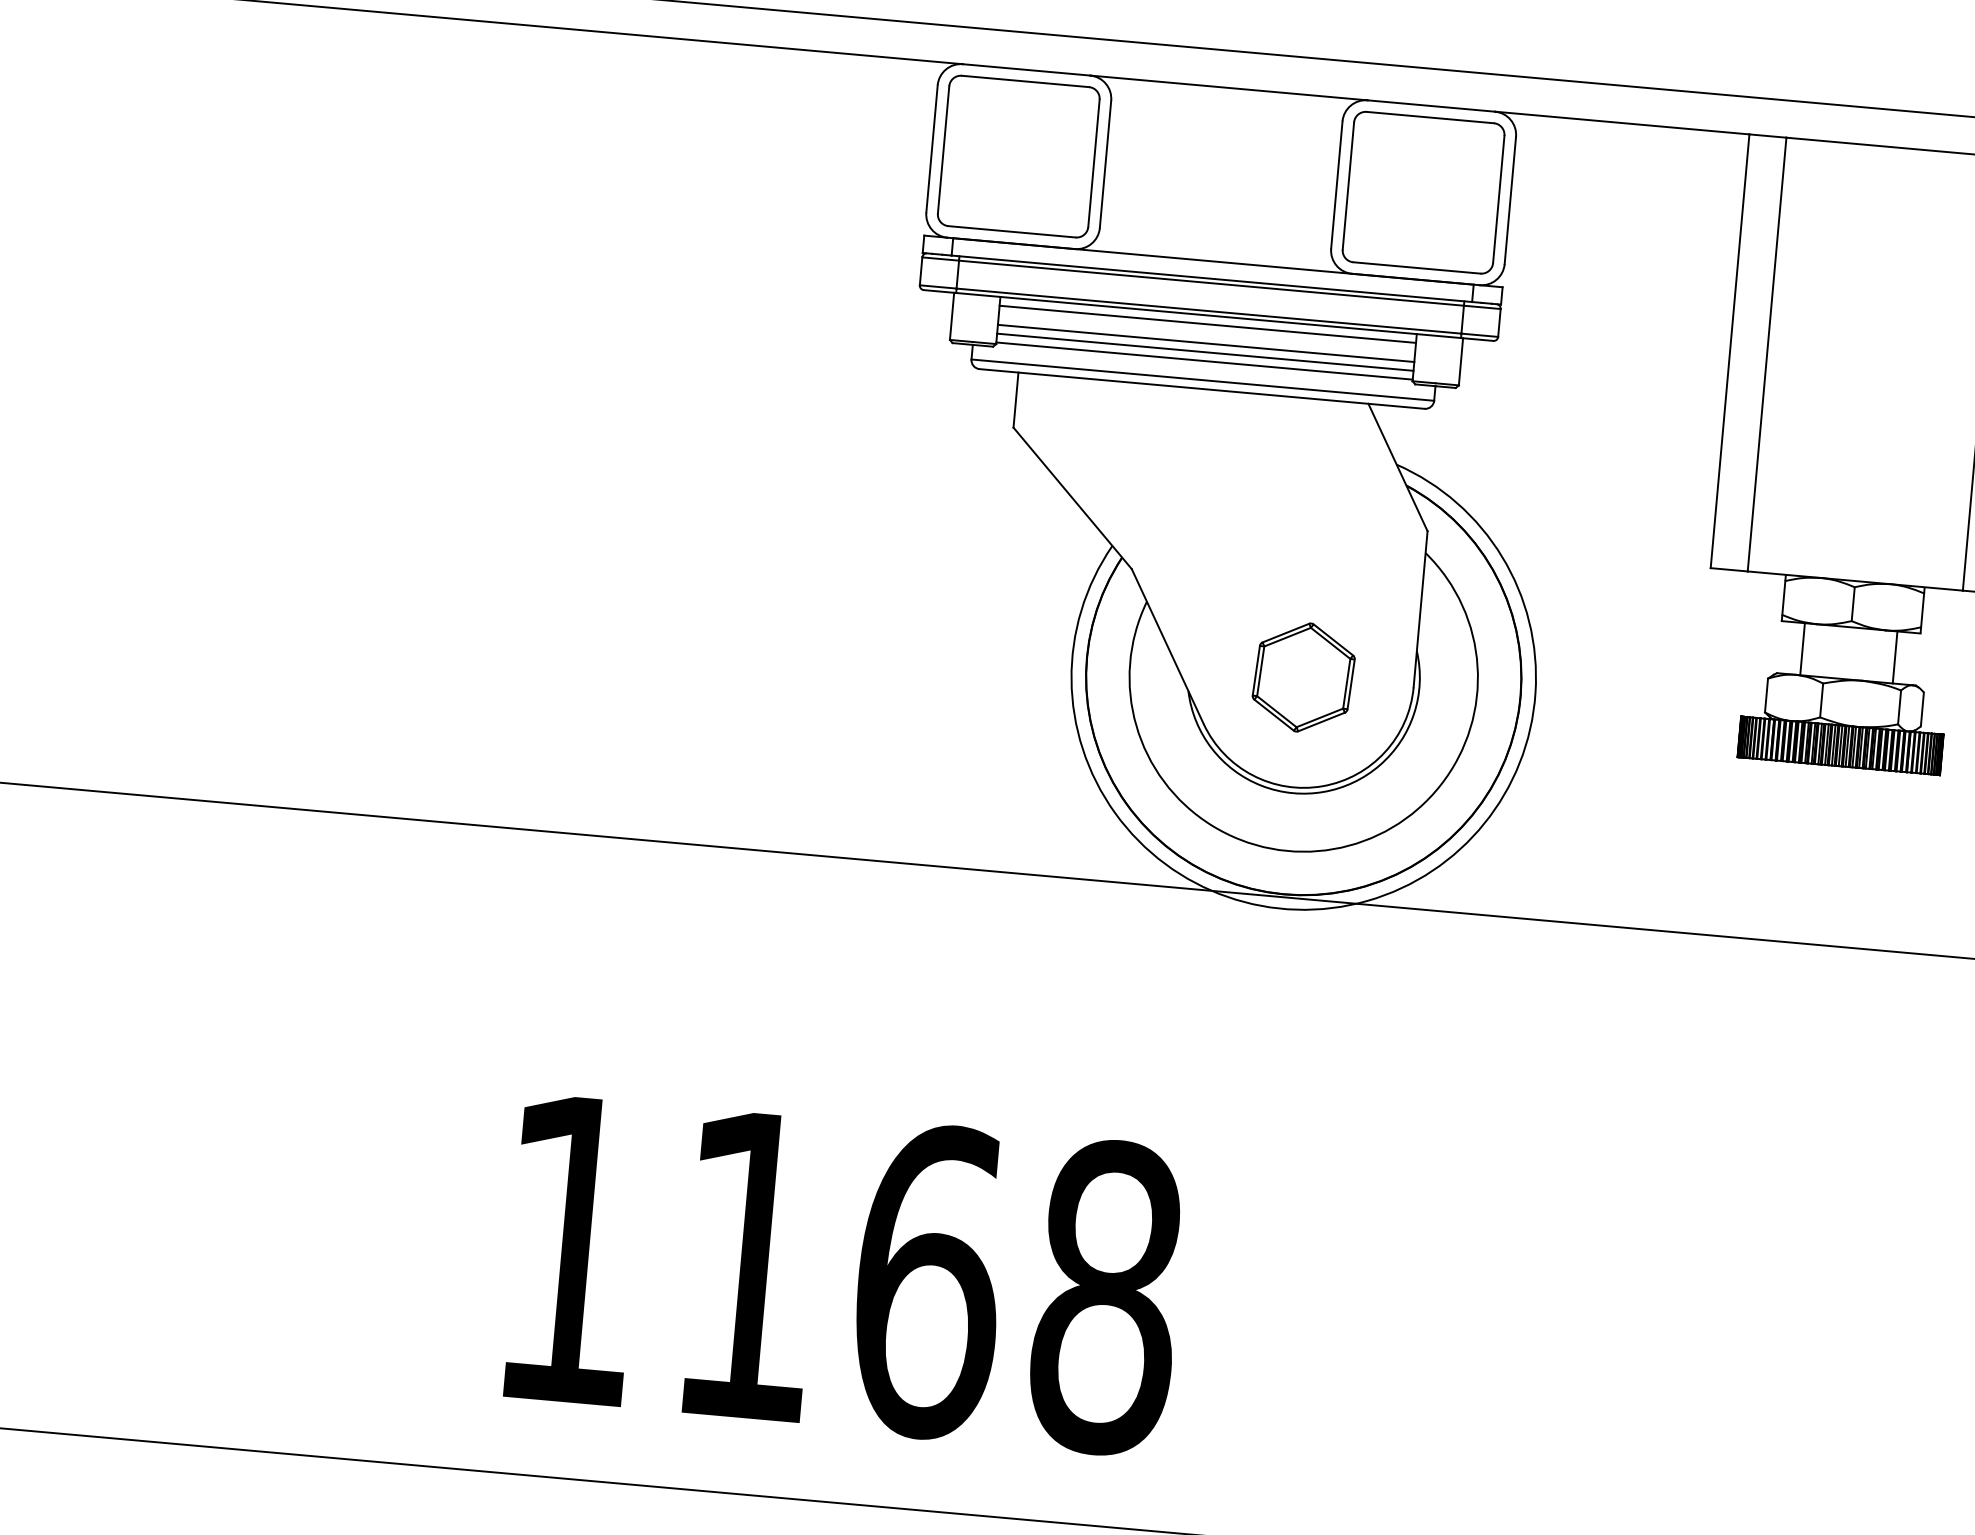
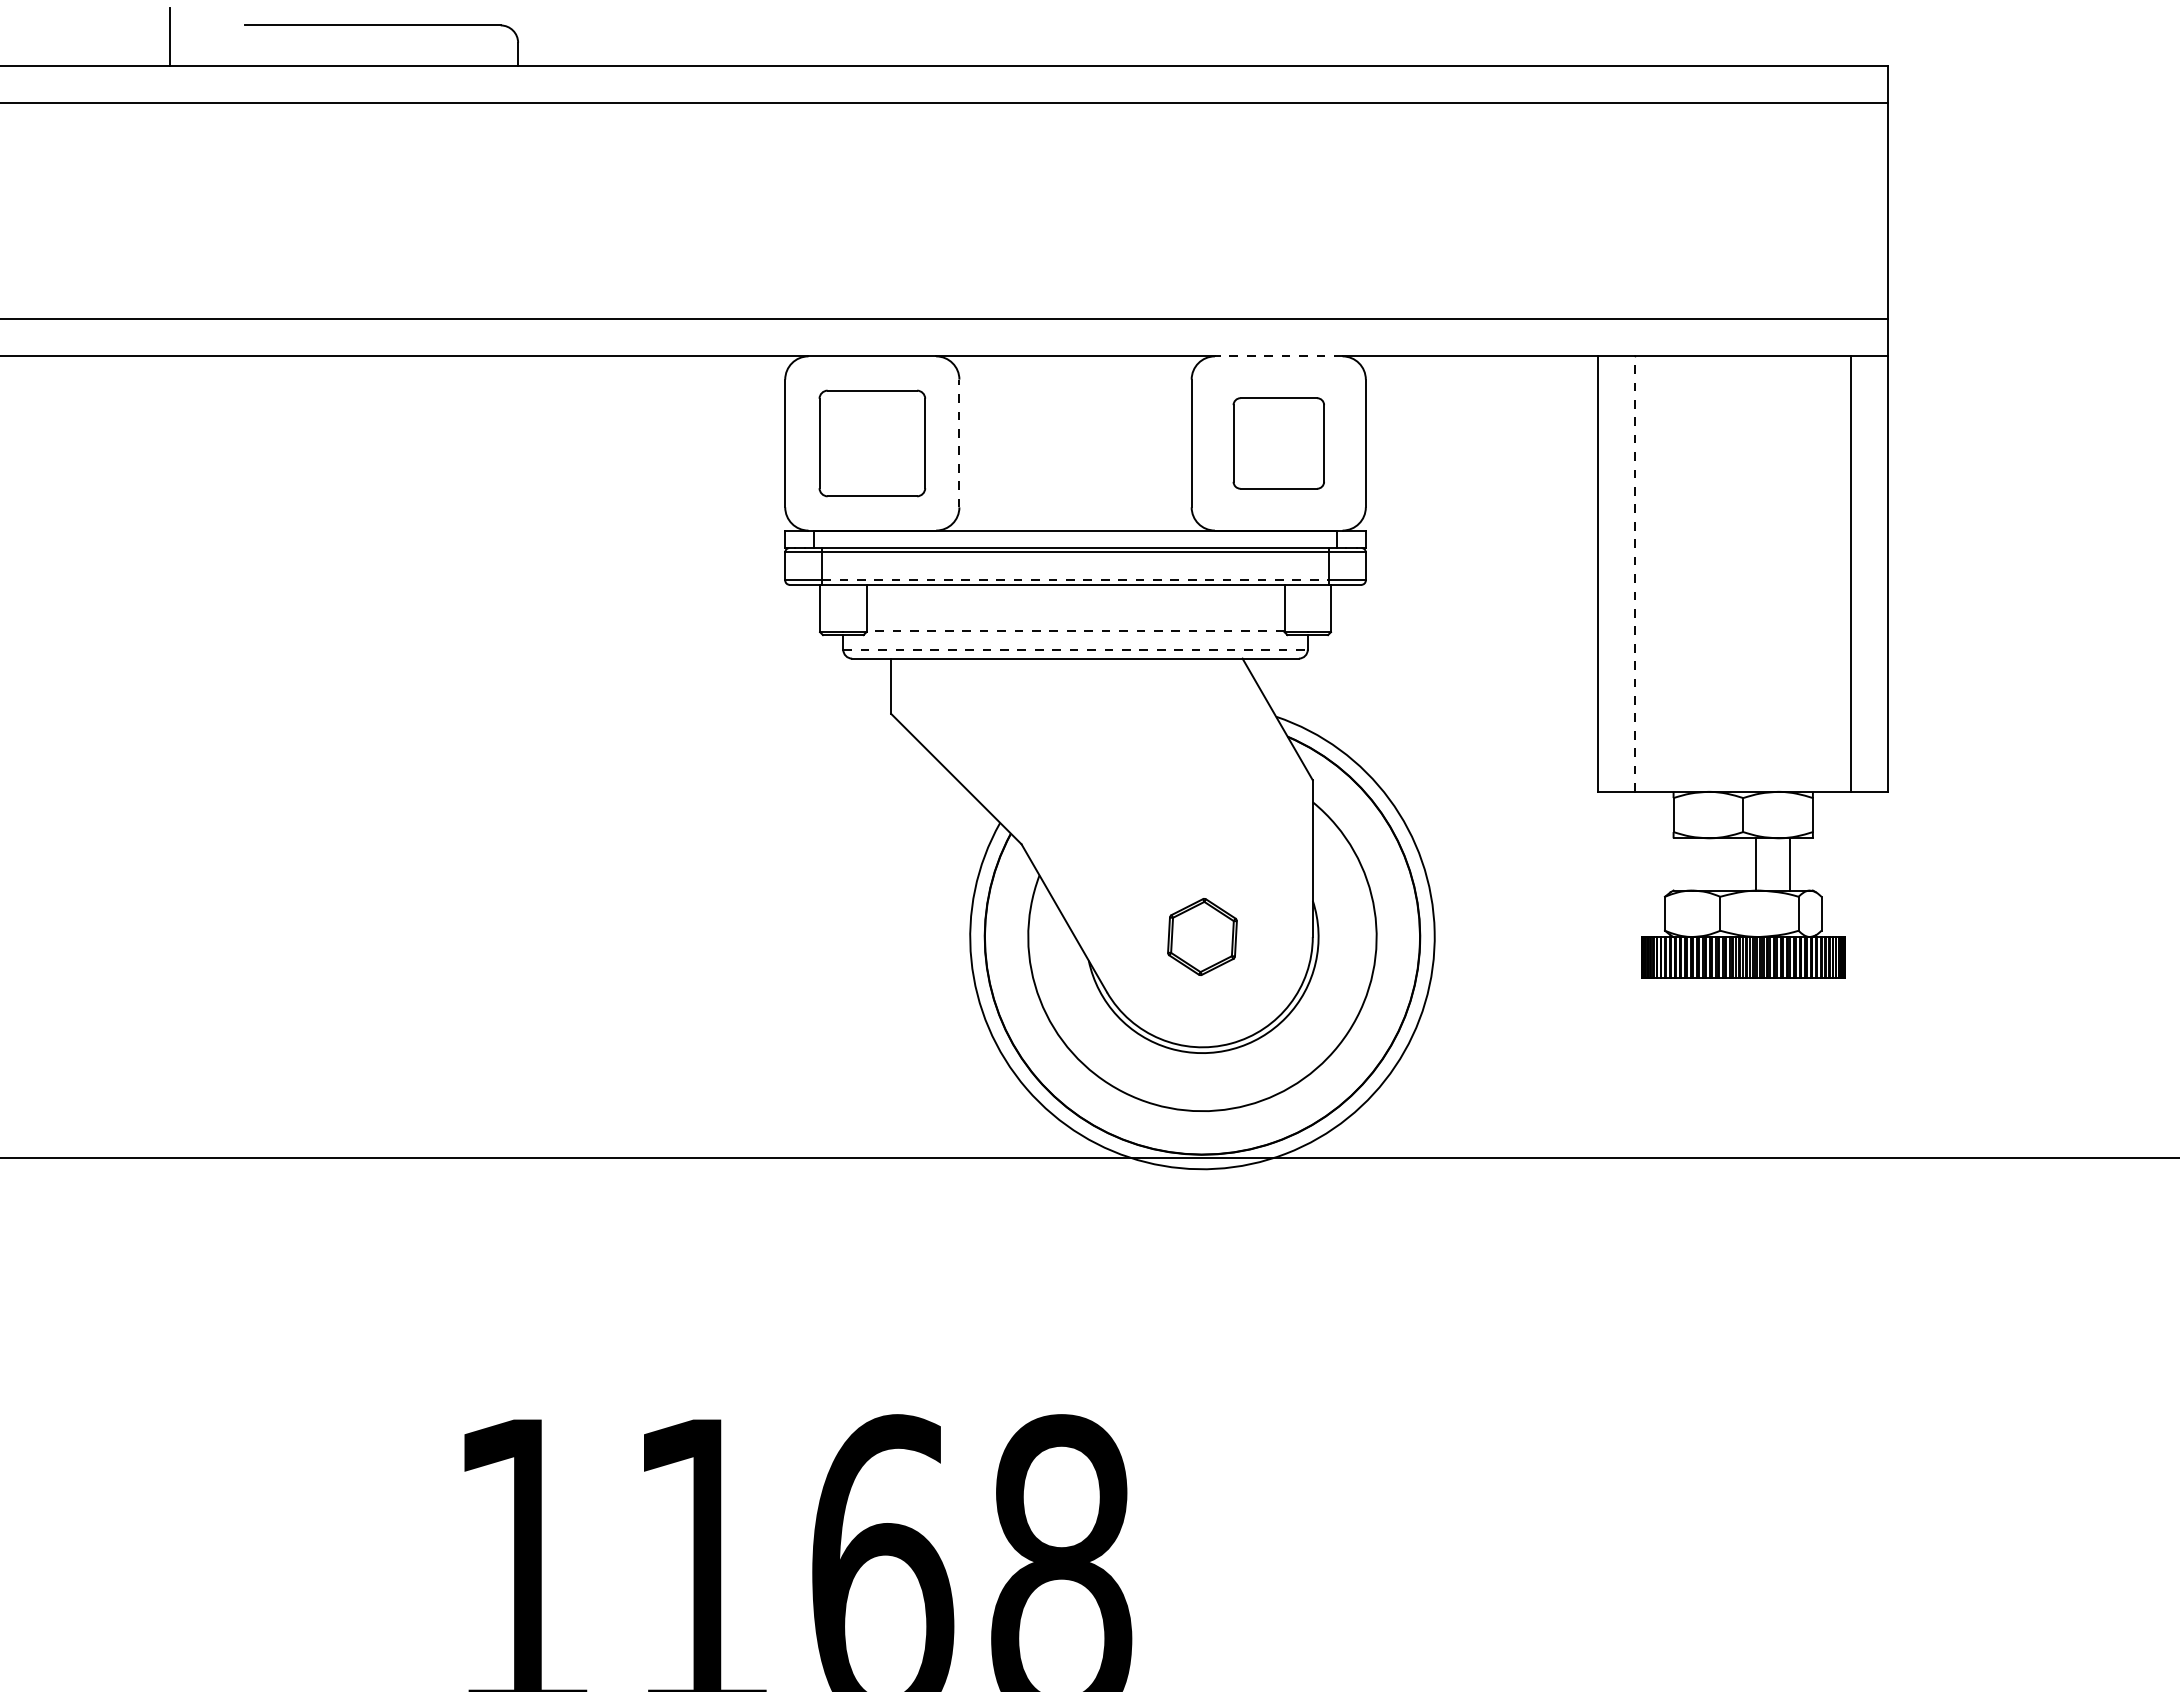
line: (1431, 106) -> (1278, 356), solid -> dashed
part: (1018, 156) -> (872, 443), size x0.7
line: (1105, 164) -> (959, 443), solid -> dashed
part: (1423, 192) -> (1278, 443), size x0.6
line: (1209, 311) -> (1076, 580), solid -> dashed
line: (1207, 324) -> (1075, 593), removed
line: (1206, 343) -> (1075, 612), removed
line: (1205, 352) -> (1075, 621), removed
line: (1767, 354) -> (1635, 574), solid -> dashed
line: (1204, 360) -> (1075, 630), solid -> dashed
line: (1203, 379) -> (1076, 649), solid -> dashed
line: (1802, 649) -> (1755, 864), moved
part: (1303, 677) -> (1202, 936), size x0.7

